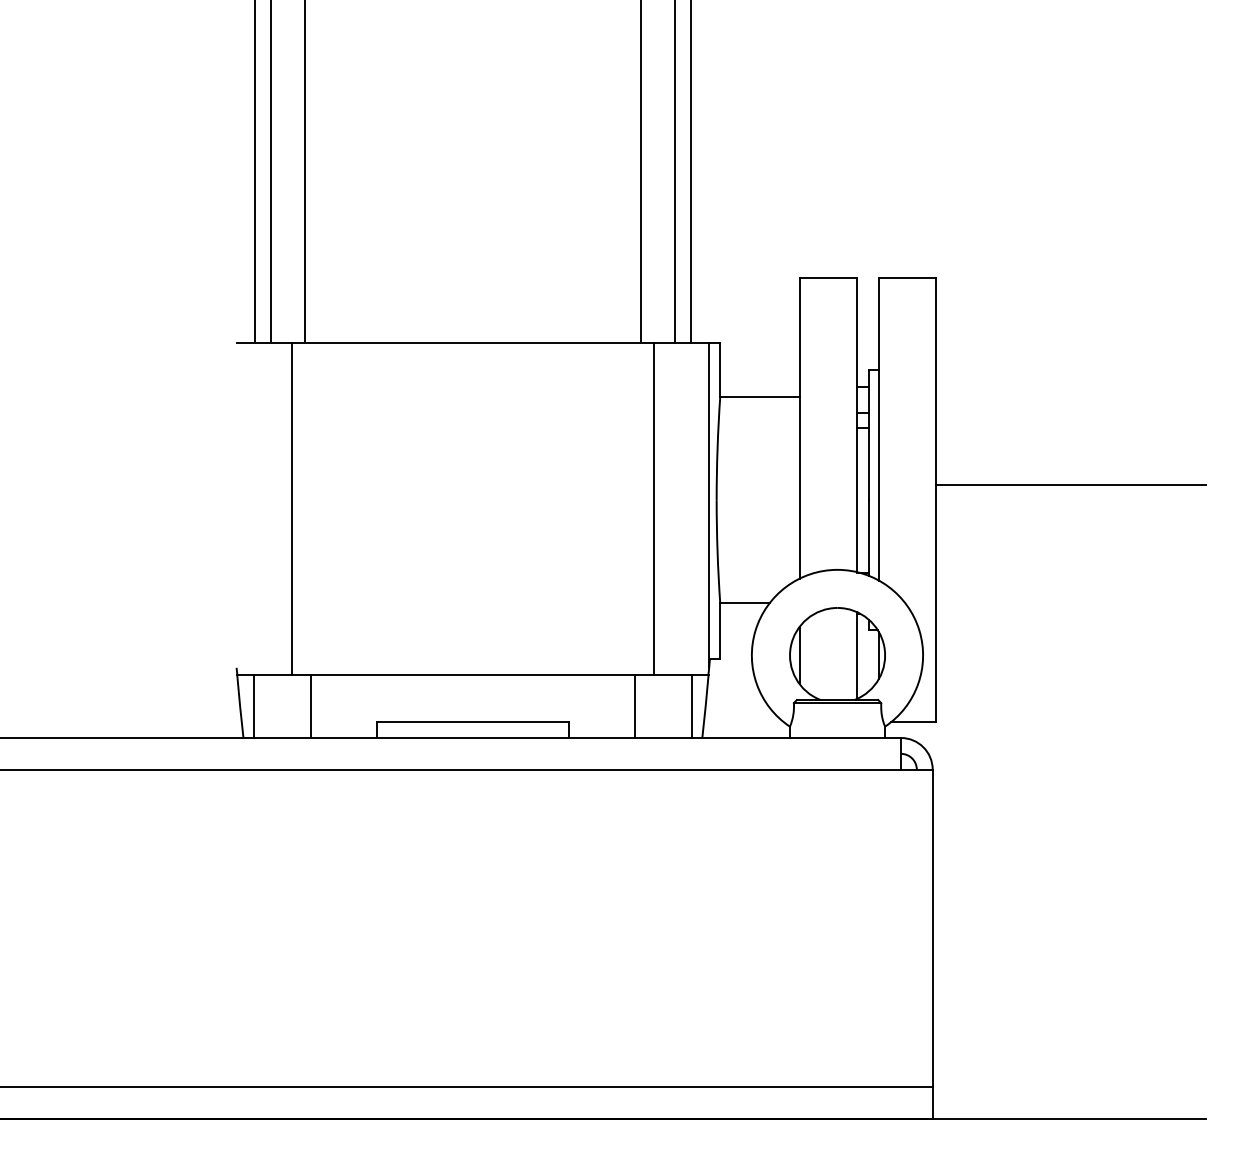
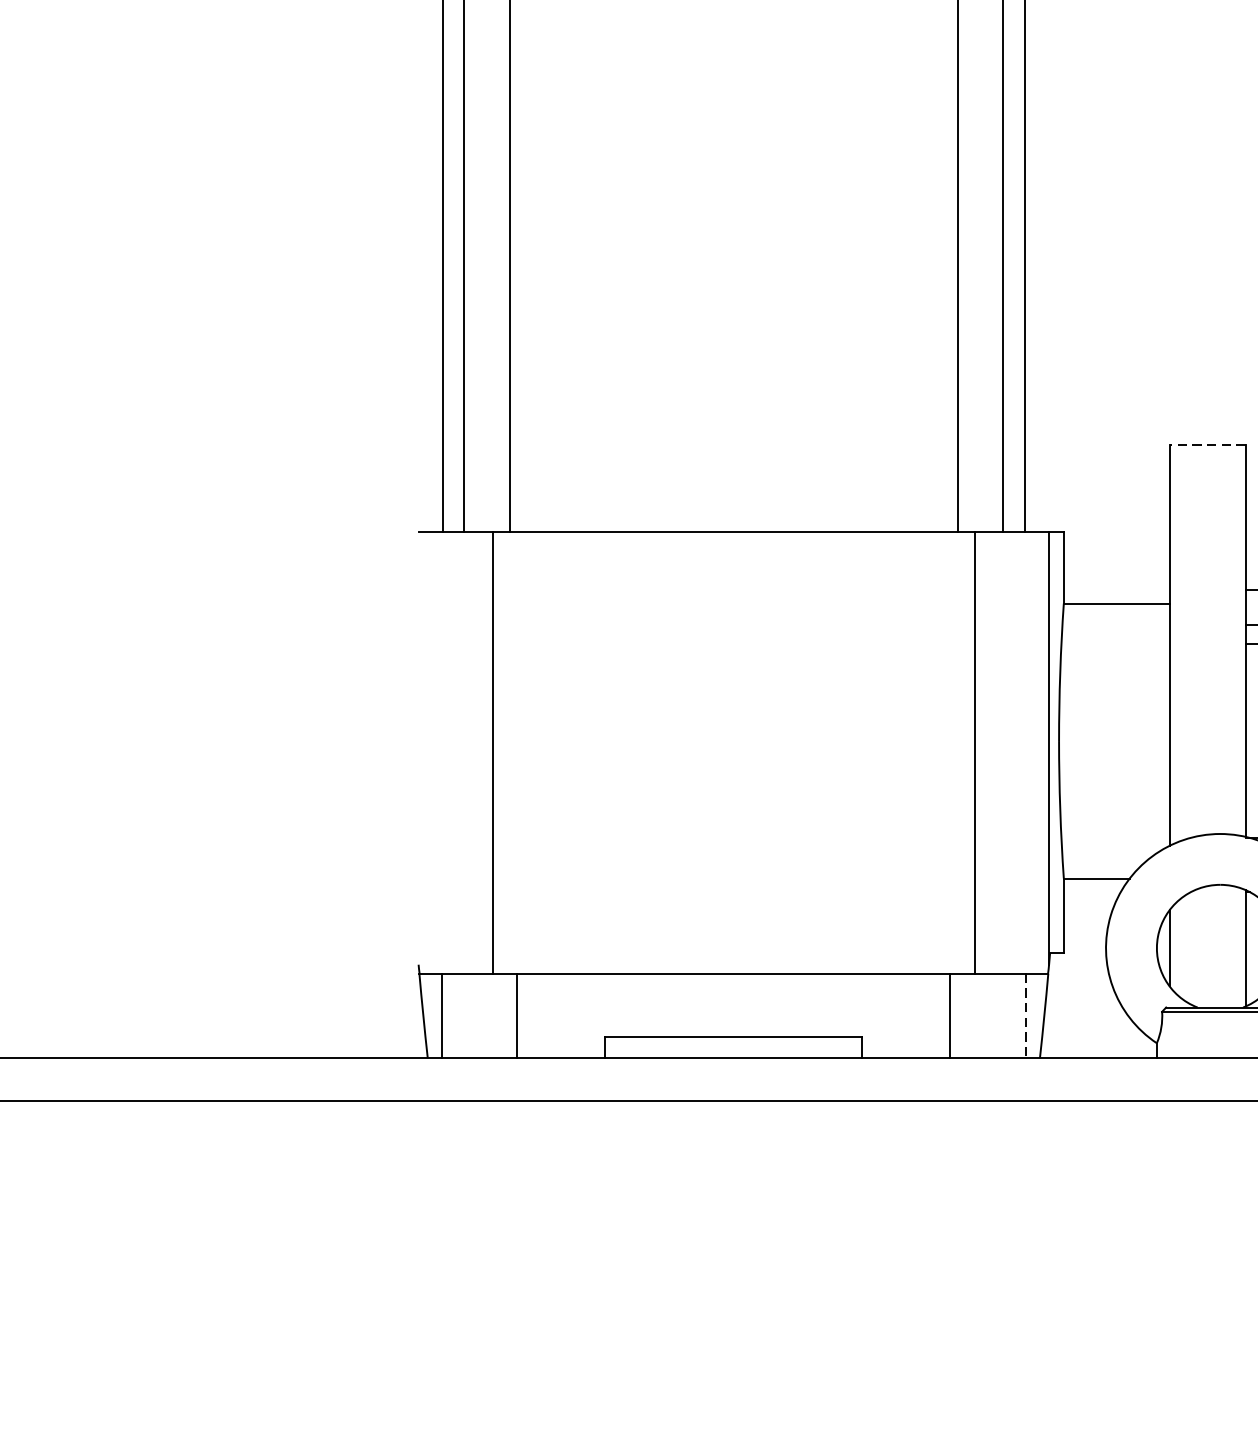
line: (828, 278) -> (1208, 445), solid -> dashed
line: (691, 706) -> (1025, 1016), solid -> dashed

